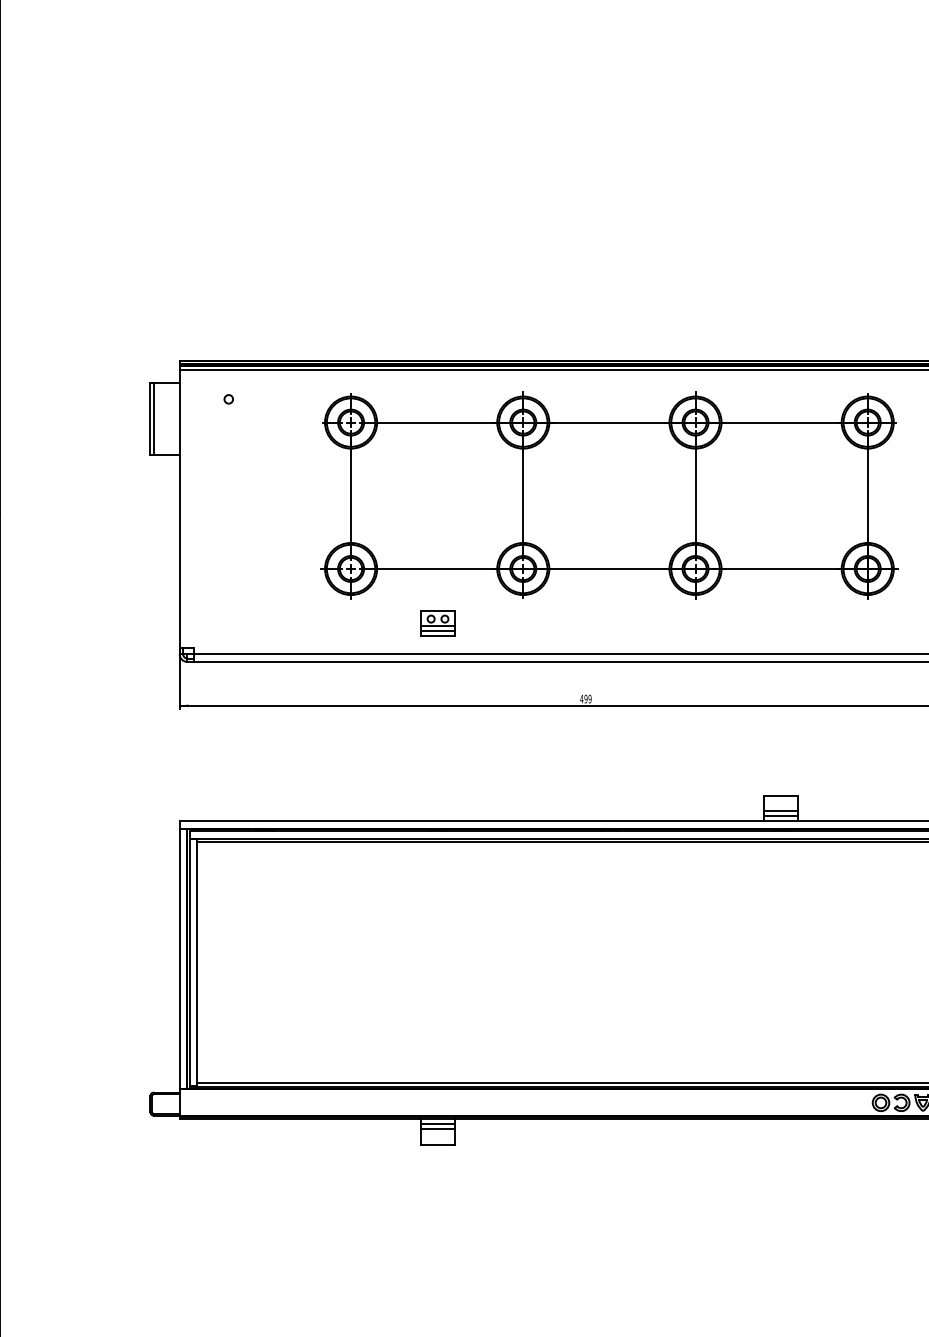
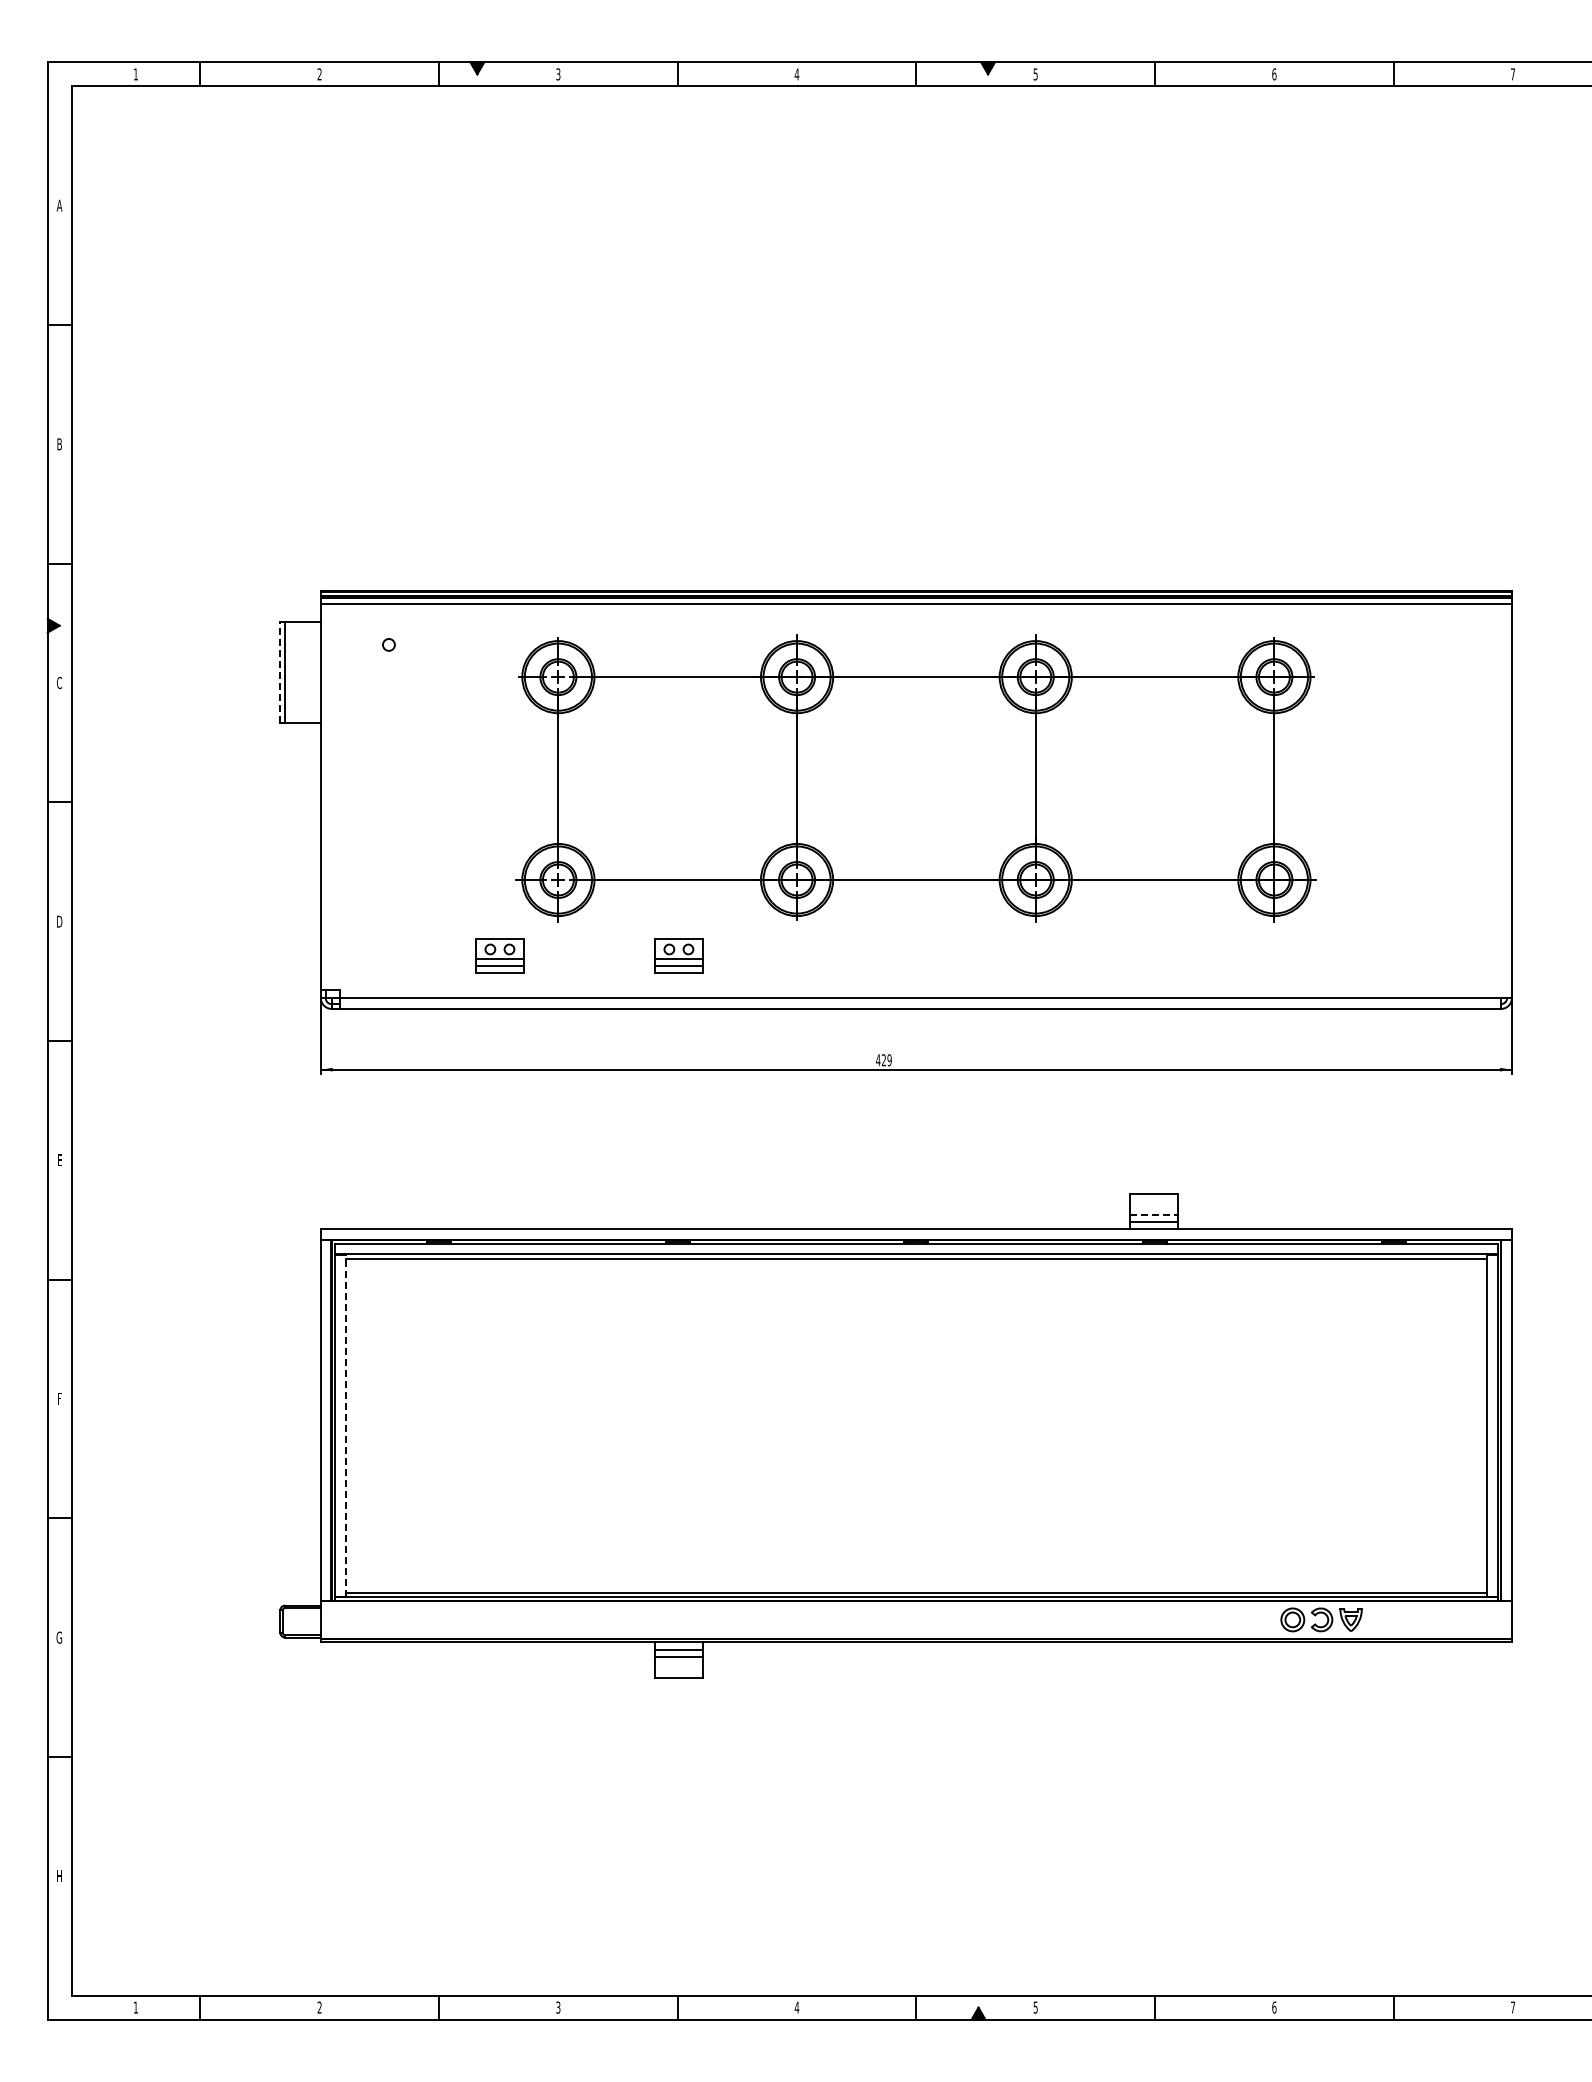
line: (150, 418) -> (280, 671), solid -> dashed
part: (308, 623) -> (499, 955), added
text: (585, 699) -> (883, 1060), 499 -> 429
line: (780, 811) -> (1153, 1215), solid -> dashed
line: (197, 962) -> (345, 1425), solid -> dashed

